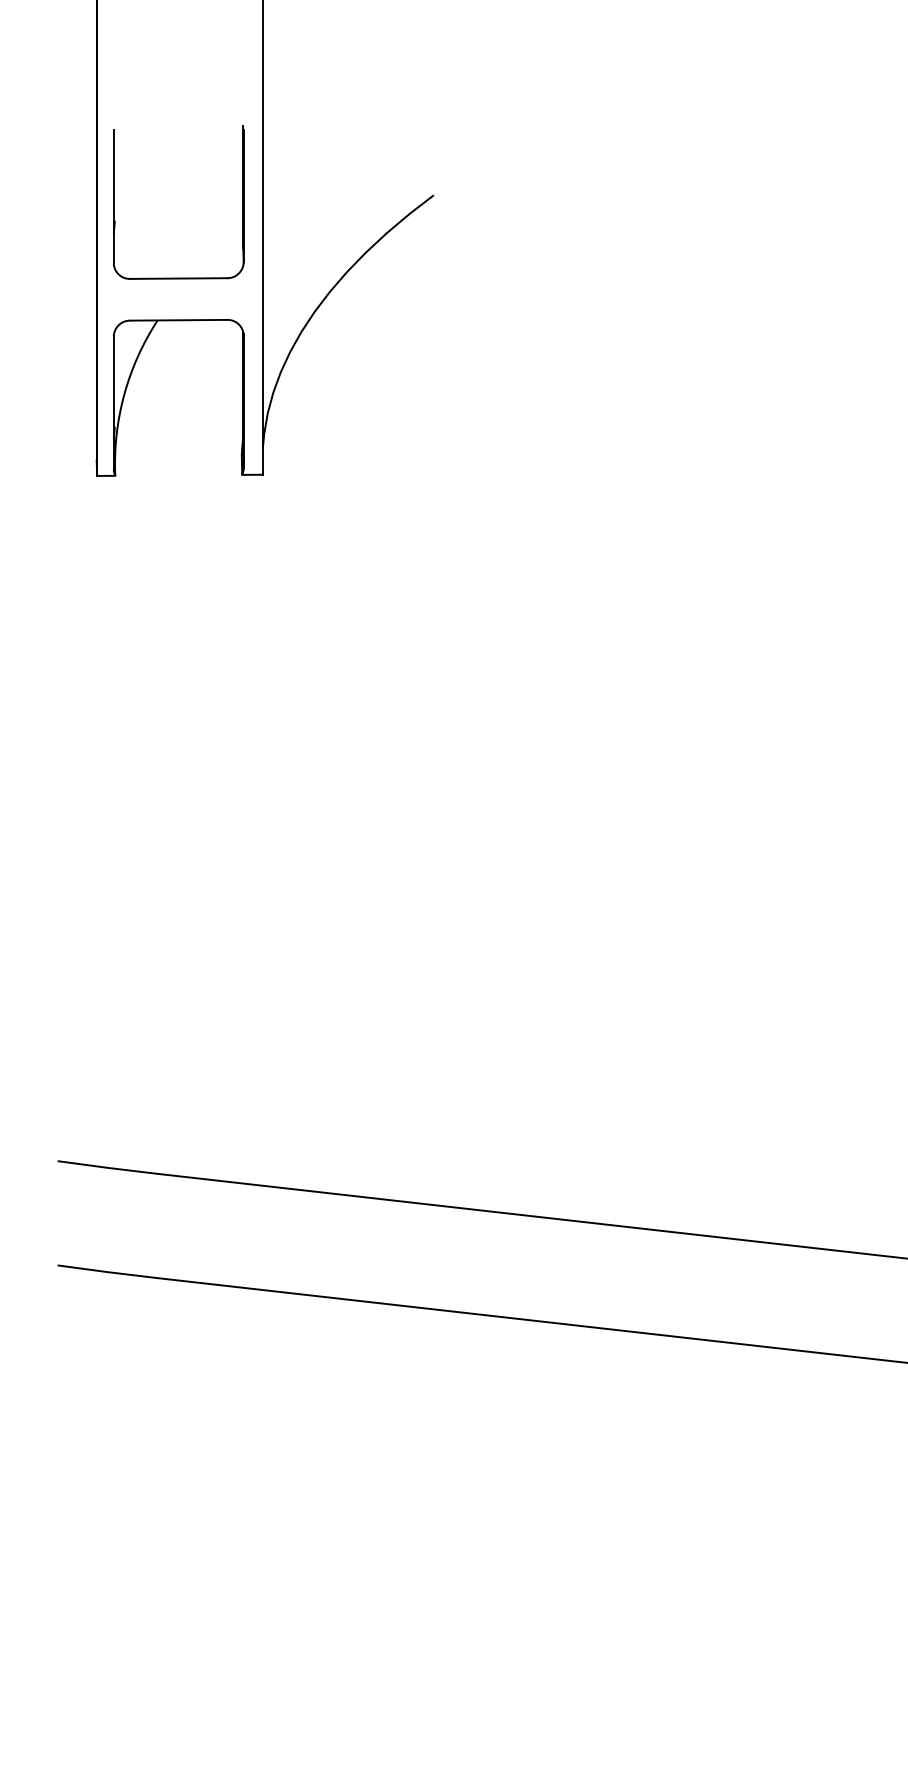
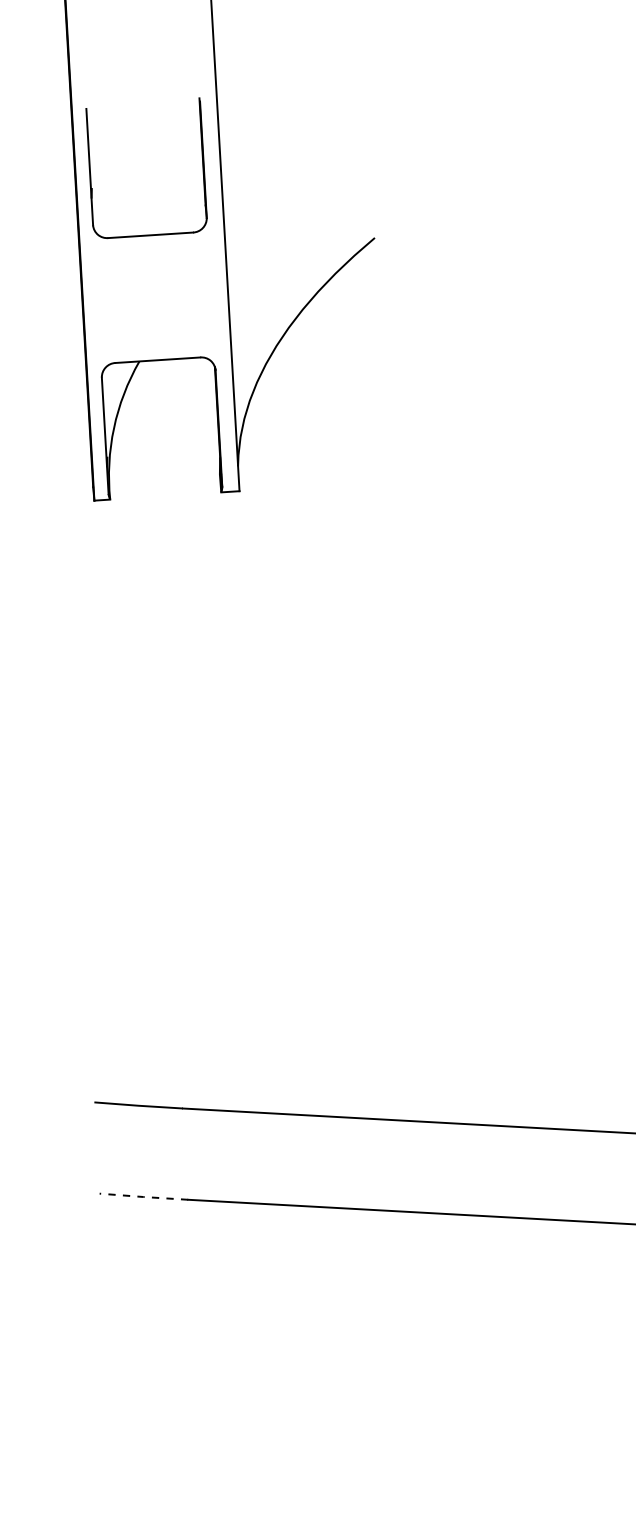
part: (114, 202) -> (90, 171), moved
line: (107, 1272) -> (143, 1197), solid -> dashed

